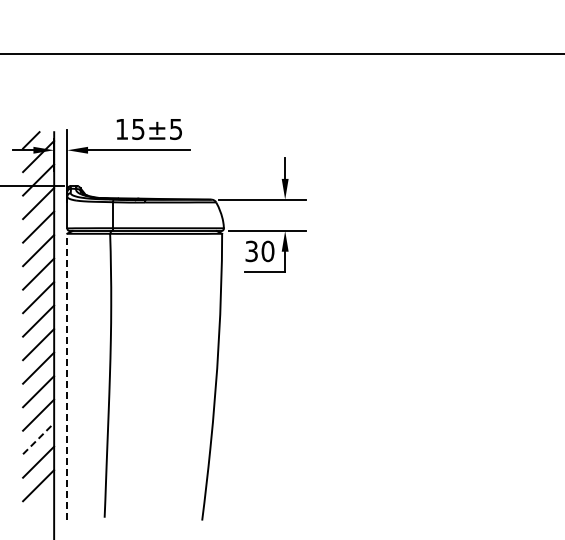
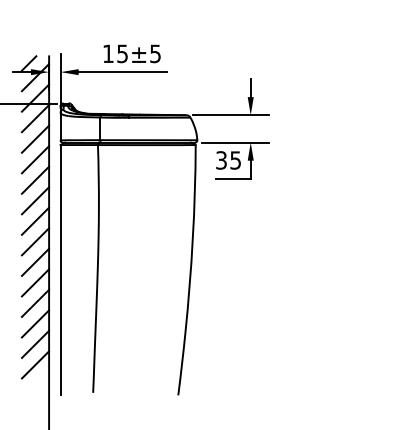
text: (267, 251) -> (235, 160), 30 -> 35
line: (67, 376) -> (60, 269), dashed -> solid
line: (38, 438) -> (35, 323), dashed -> solid

